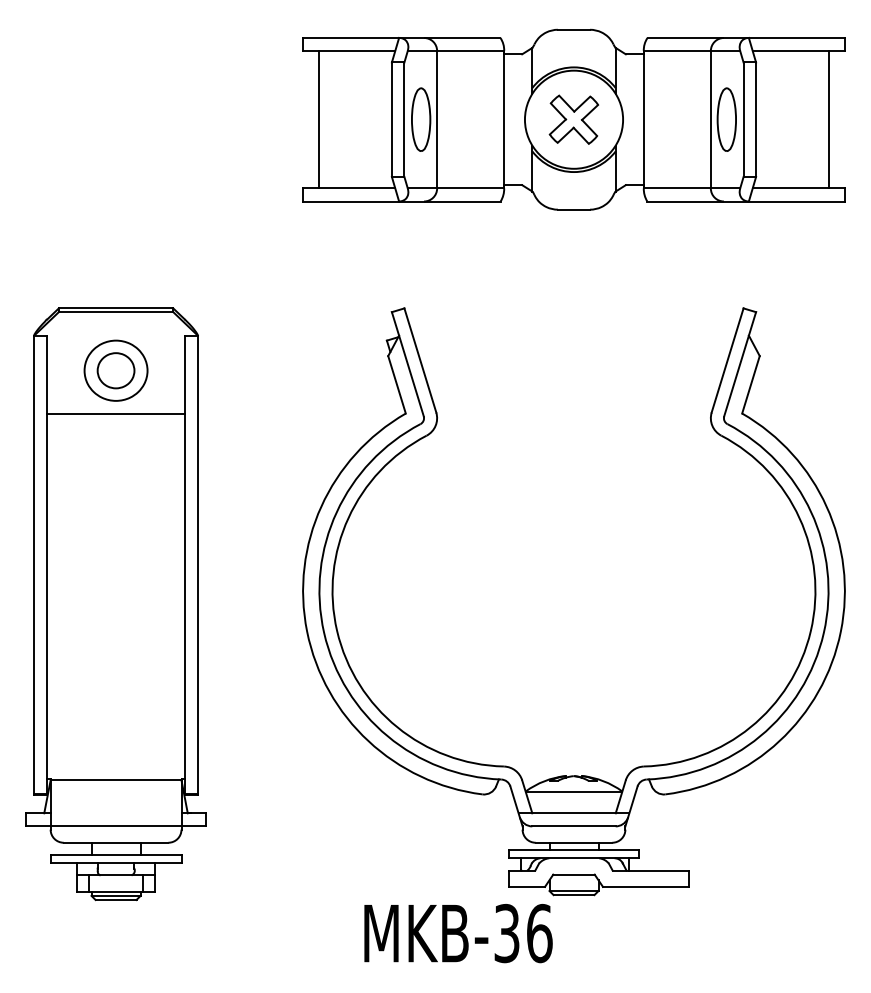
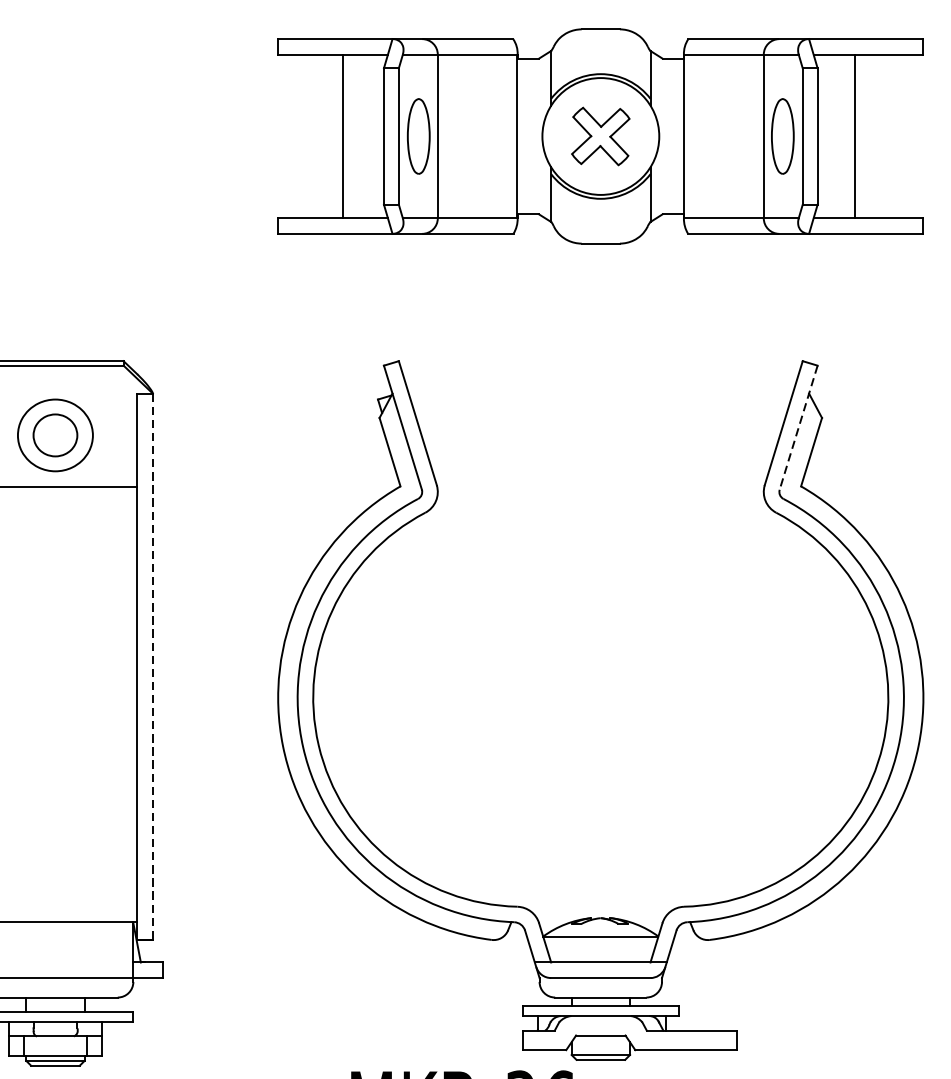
line: (319, 119) -> (342, 136), moved
line: (828, 119) -> (855, 136), moved
line: (740, 364) -> (799, 427), solid -> dashed
line: (197, 565) -> (152, 667), solid -> dashed

